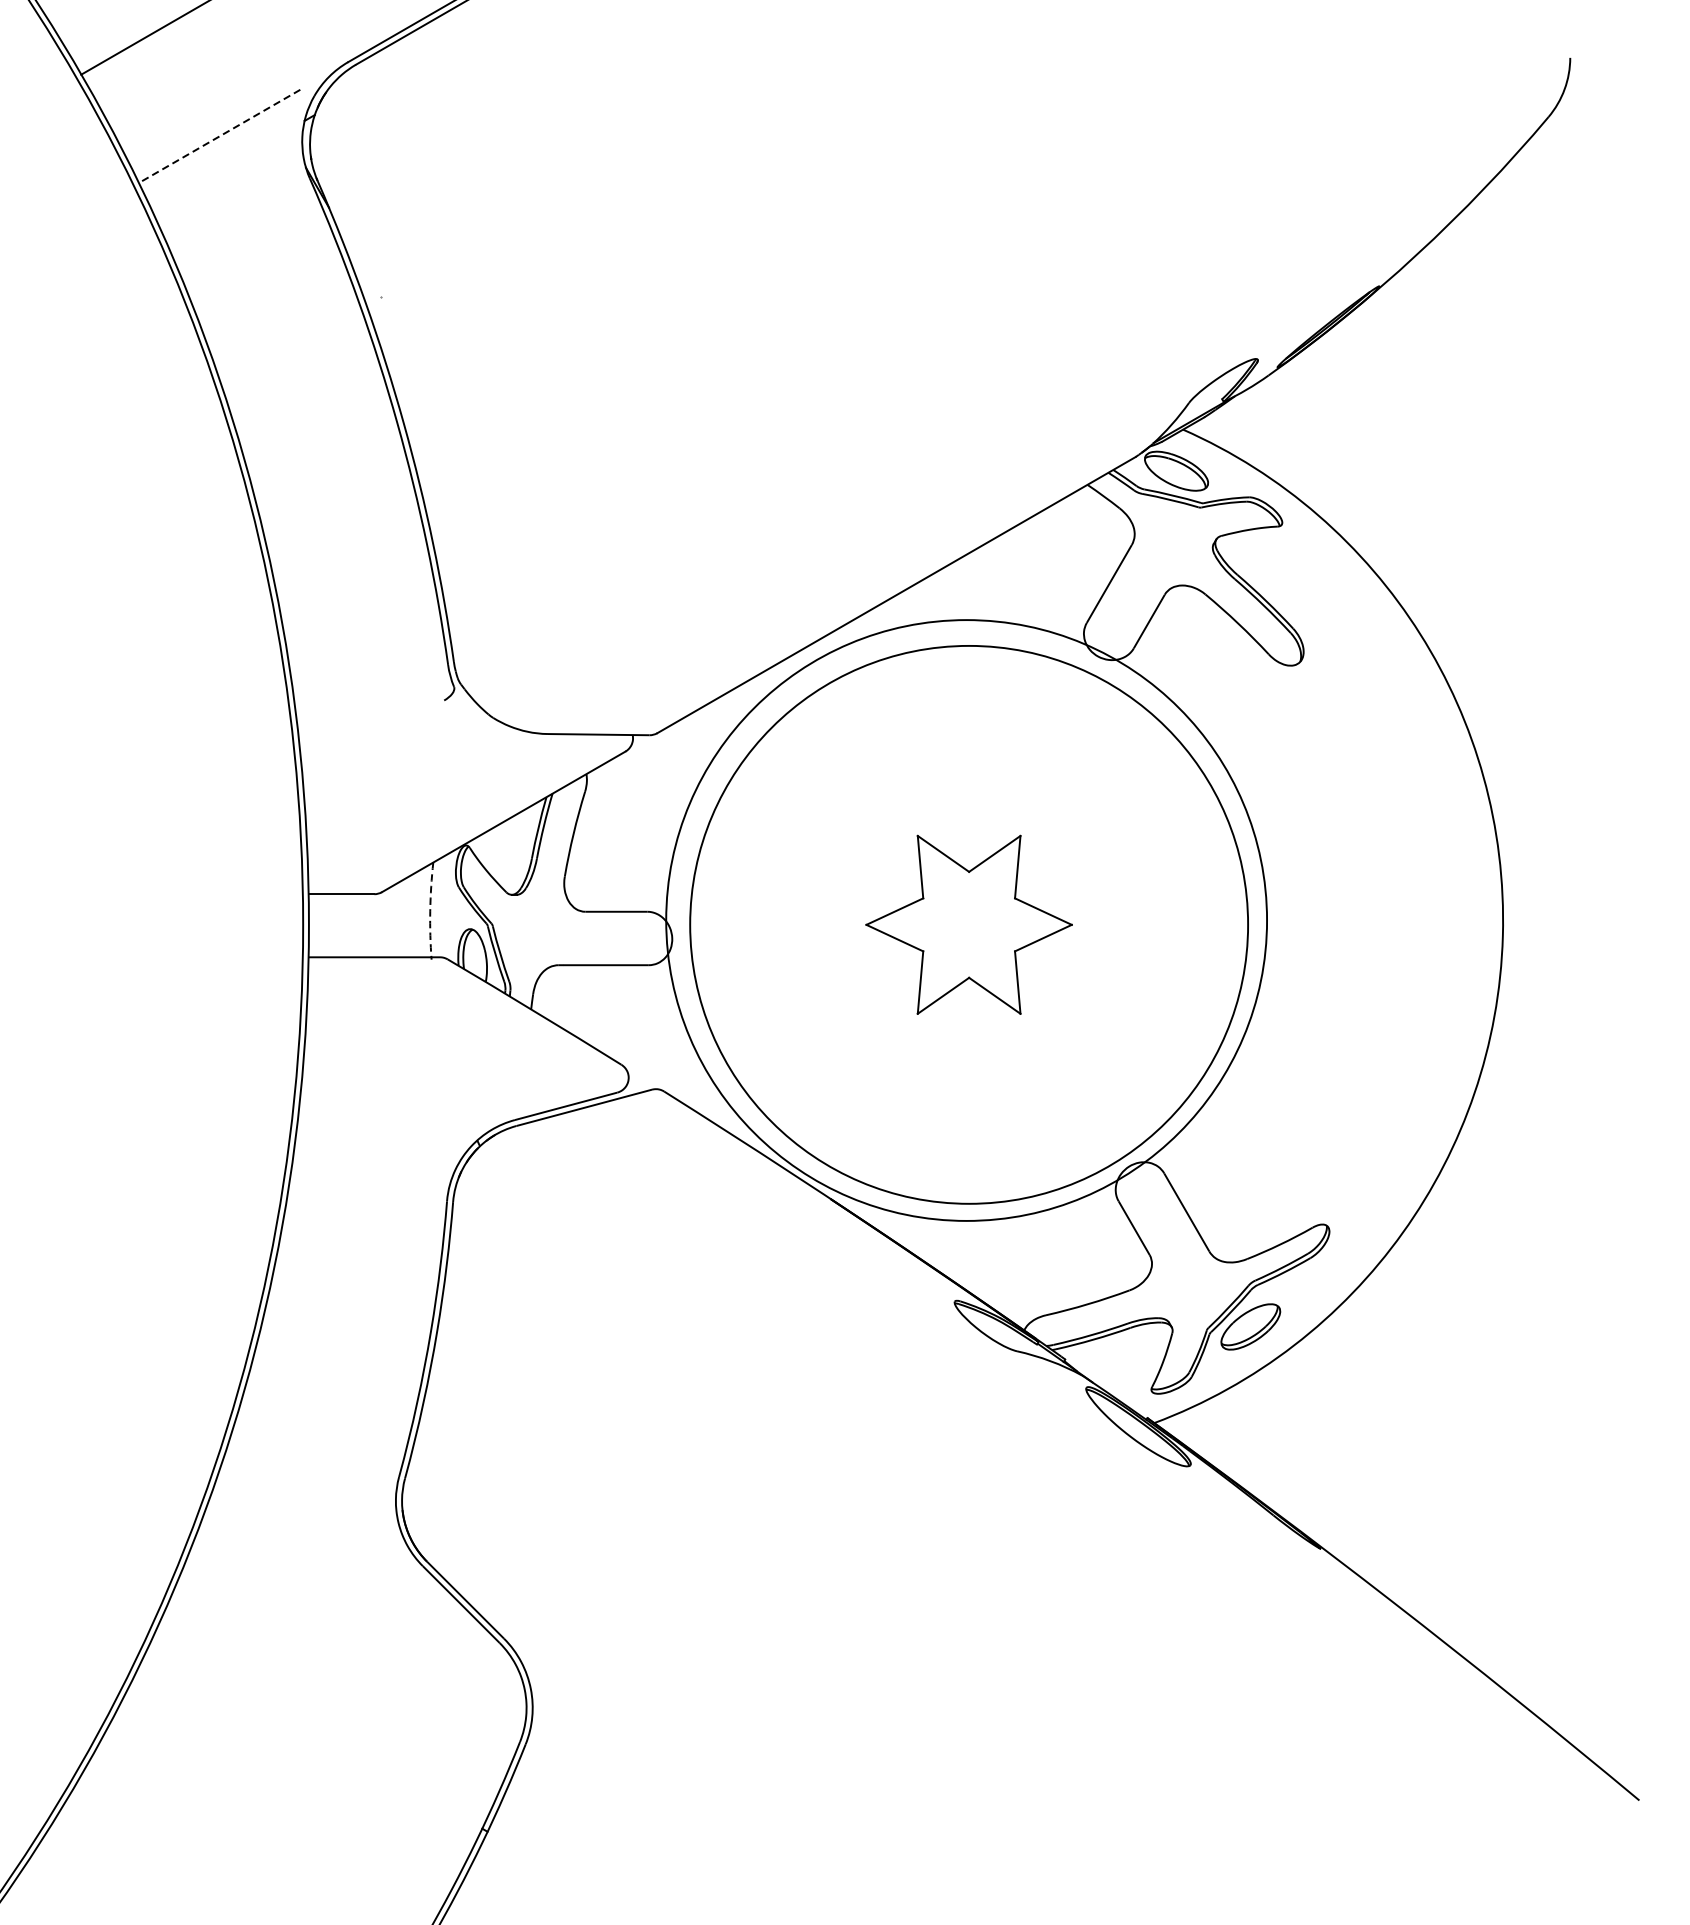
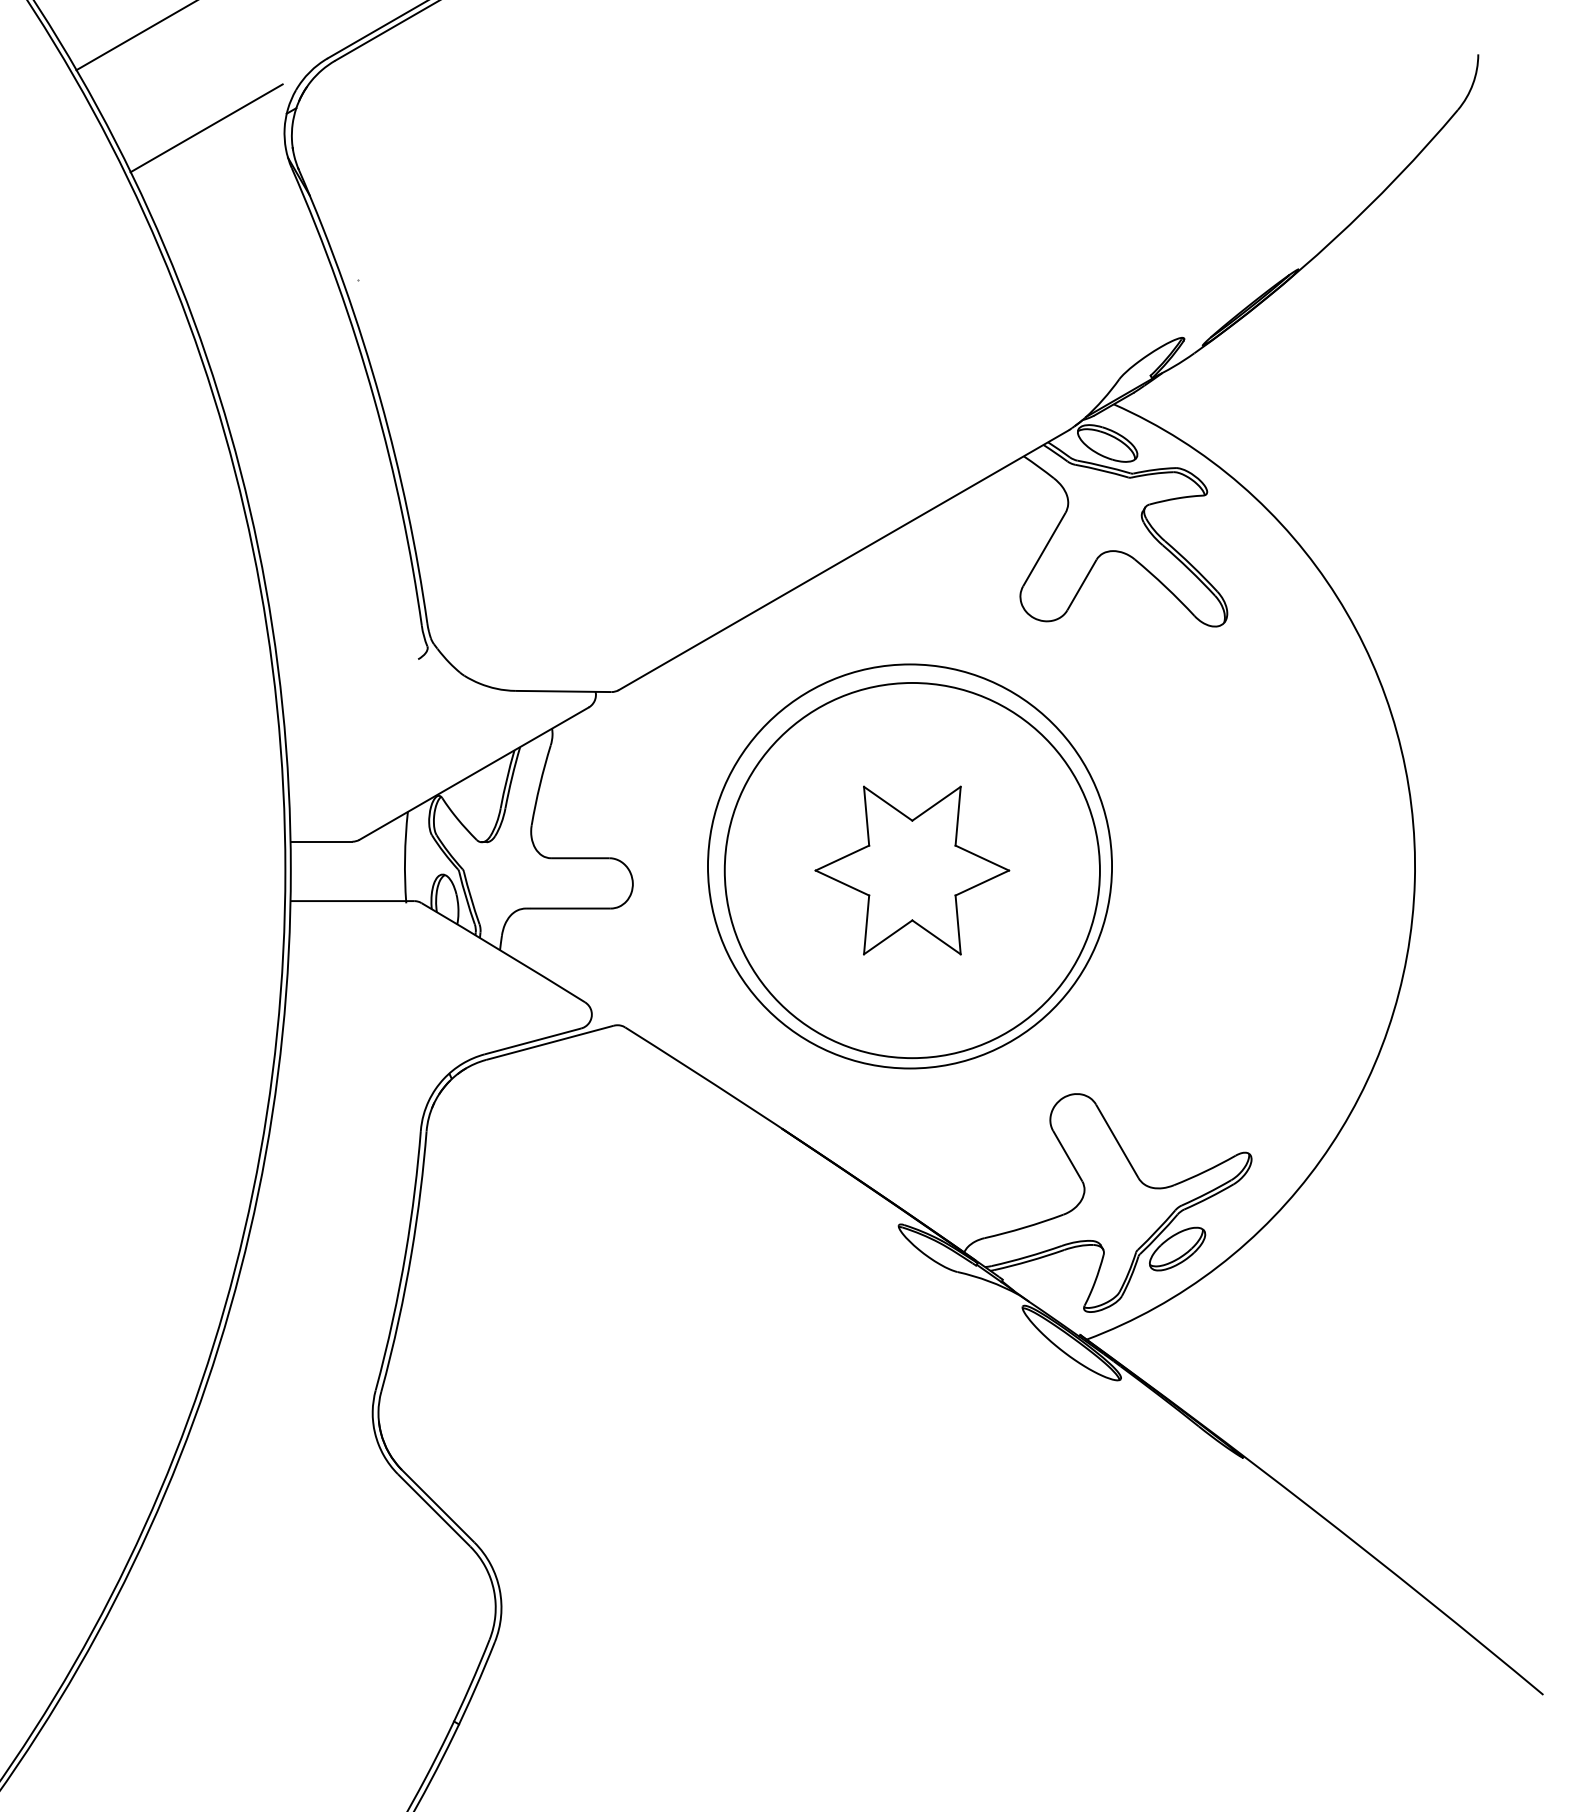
line: (219, 136) -> (206, 128), dashed -> solid
arc: (430, 910) -> (405, 857), dashed -> solid
circle: (966, 920) -> (909, 866), size x0.71
circle: (968, 924) -> (911, 870), size x0.71

